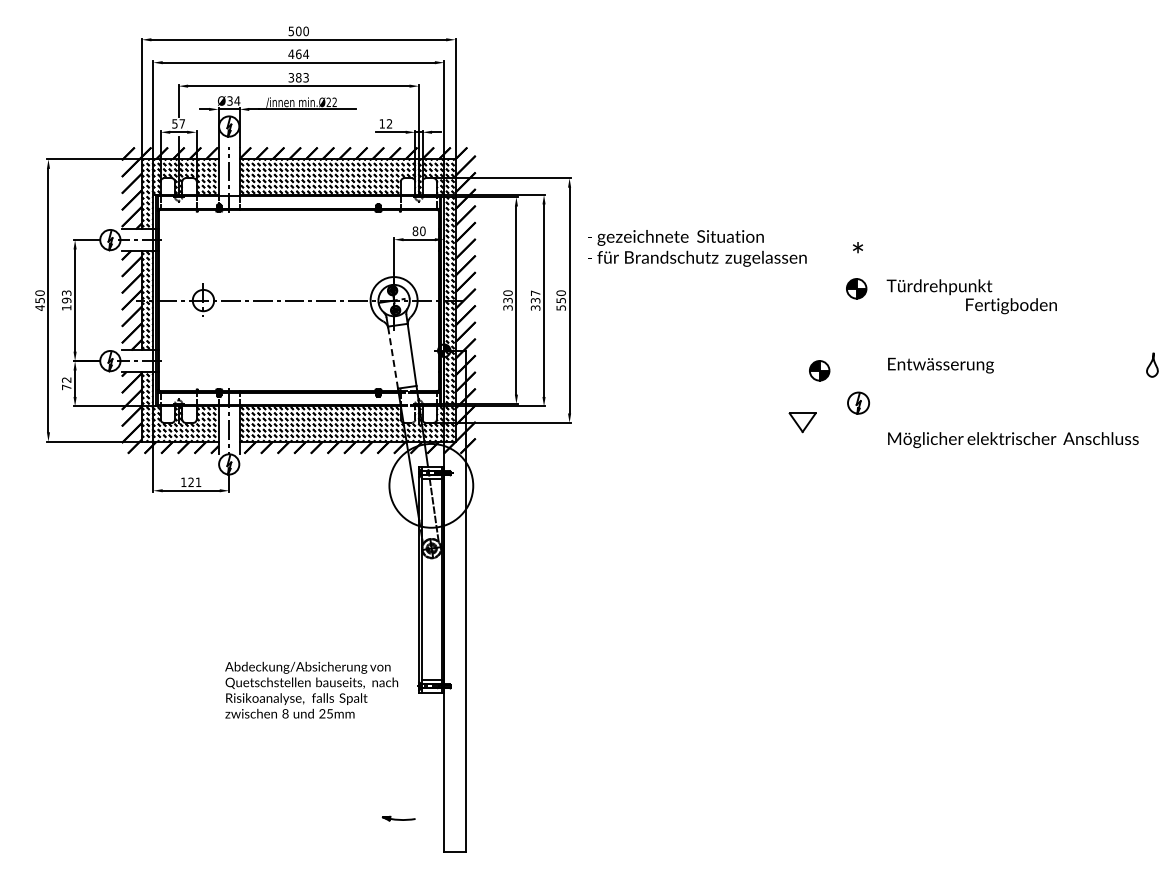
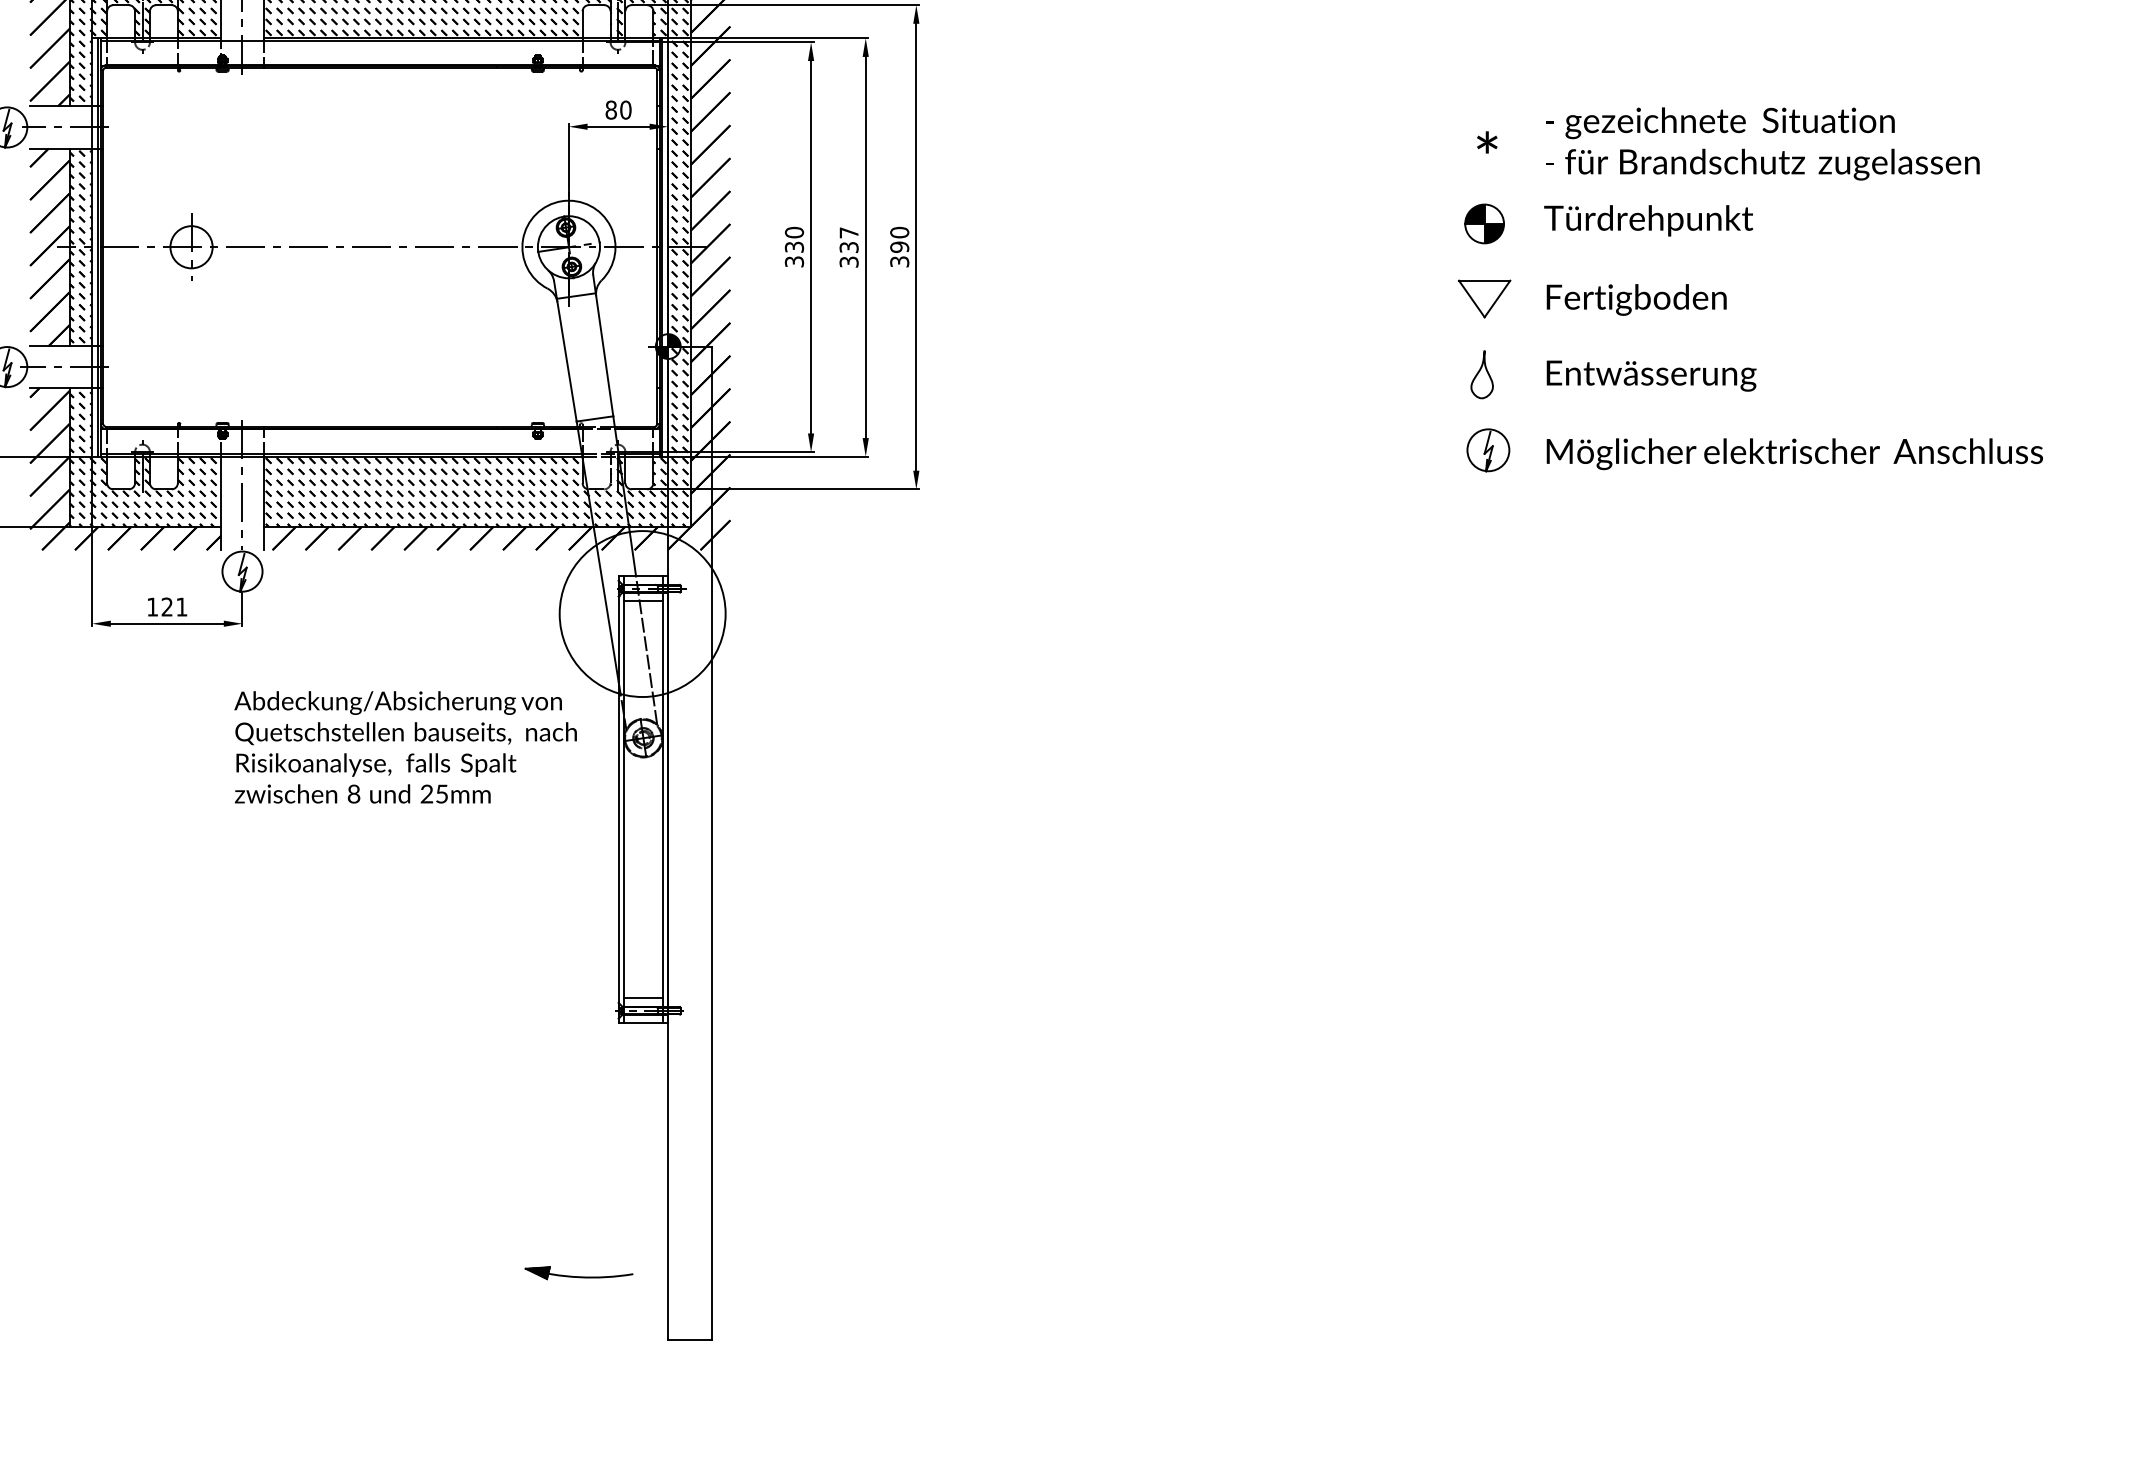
text: (697, 248) -> (1763, 144), moved
text: (560, 303) -> (898, 253), 550 -> 390
text: (1011, 306) -> (1636, 300), moved
line: (392, 357) -> (565, 359), dashed -> solid
curve: (1151, 364) -> (1480, 373), moved
part: (819, 370) -> (1411, 385), removed
part: (802, 422) -> (1484, 298), moved
text: (1013, 440) -> (1795, 454), moved
text: (311, 689) -> (405, 745), moved
part: (398, 818) -> (577, 1272), size x1.67

